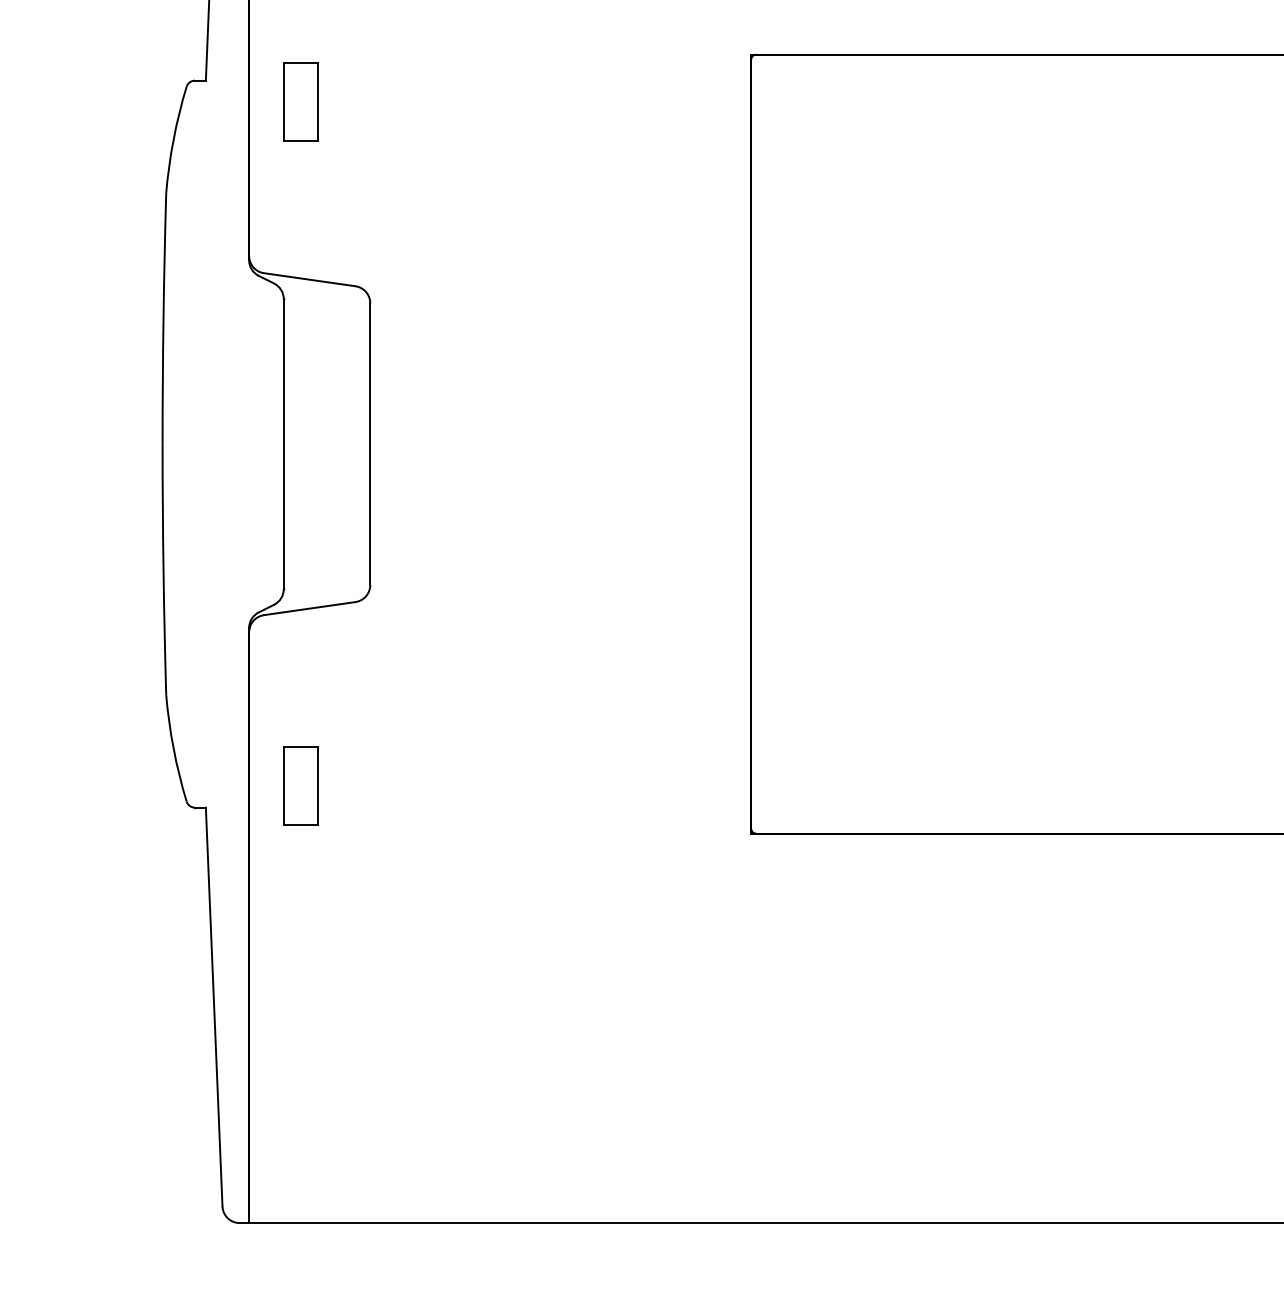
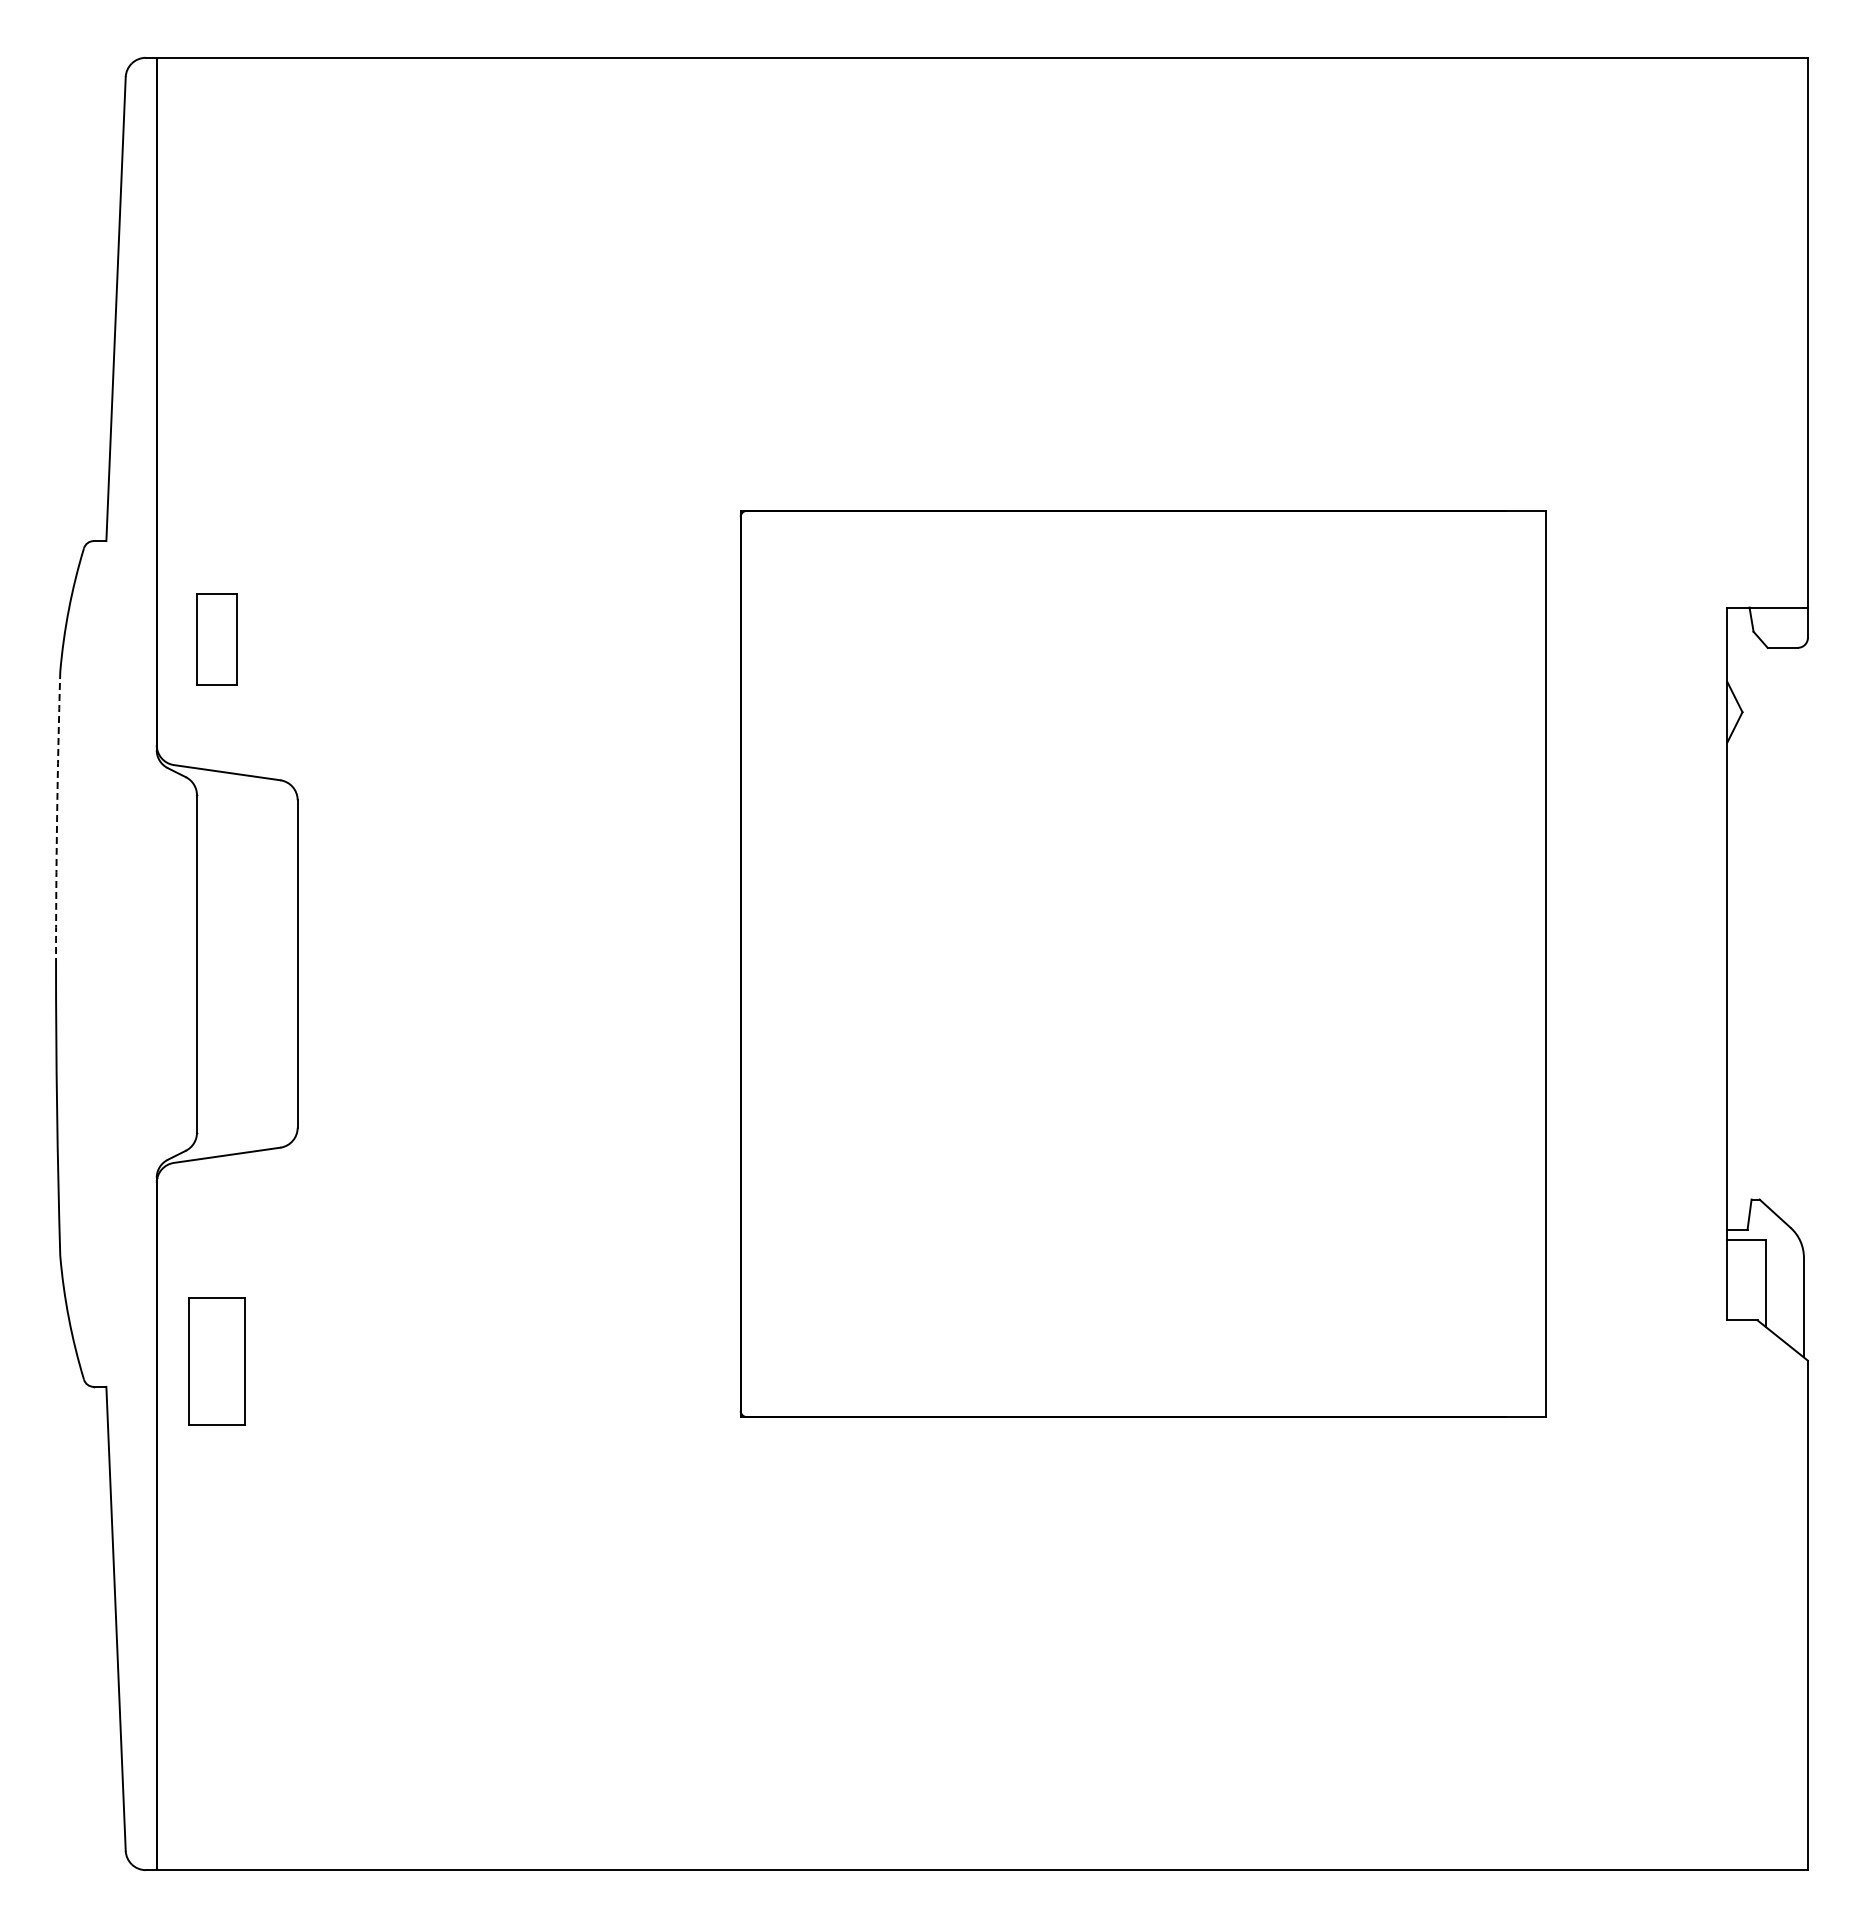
part: (300, 102) -> (216, 639), moved
arc: (163, 318) -> (57, 817), solid -> dashed
part: (300, 785) -> (216, 1361), size x1.4

